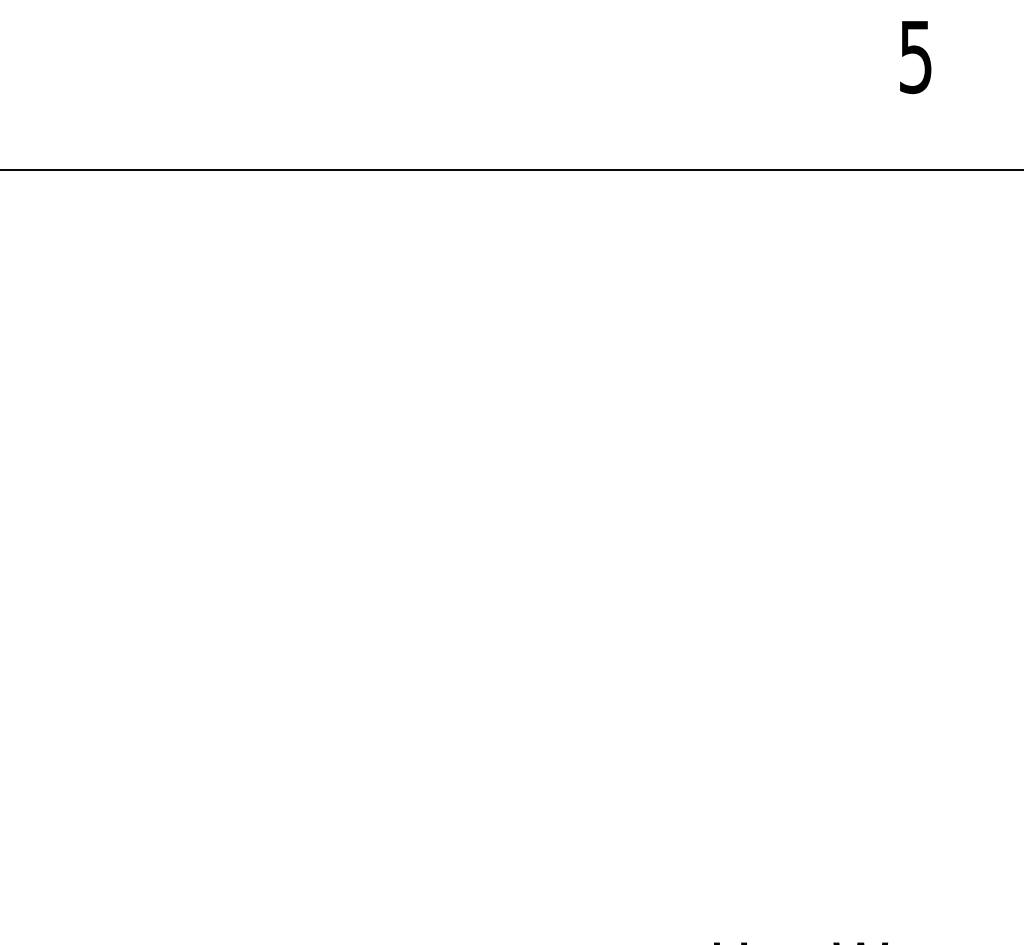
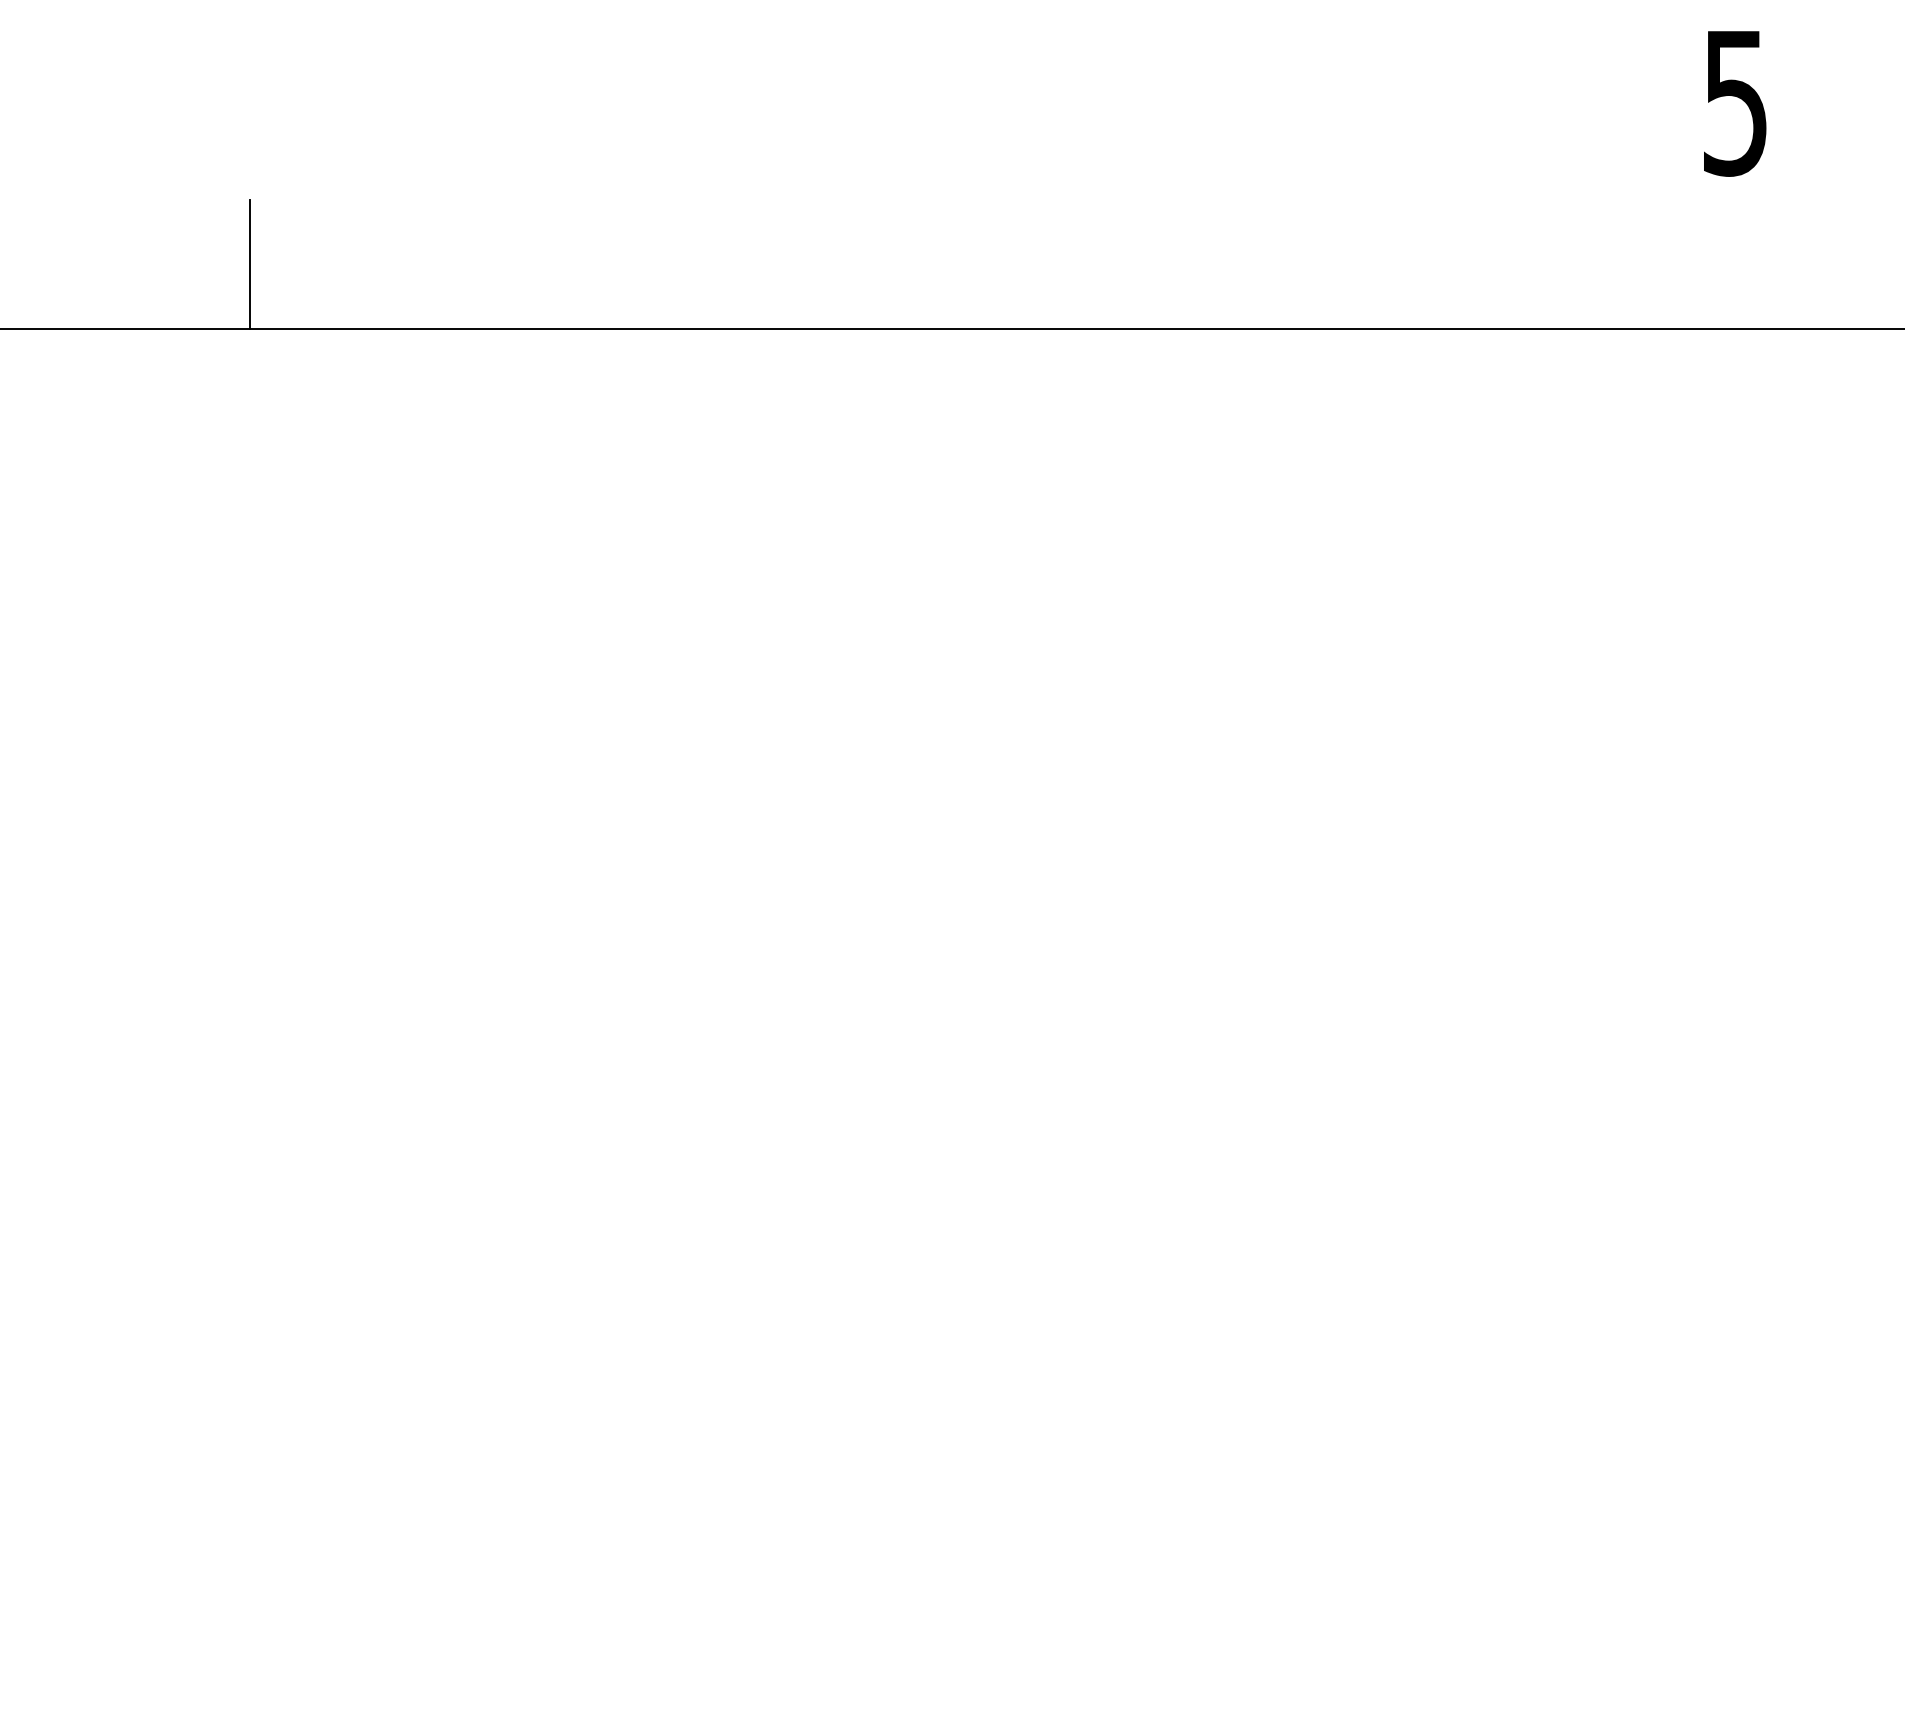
line: (171, 137) -> (248, 263), added

